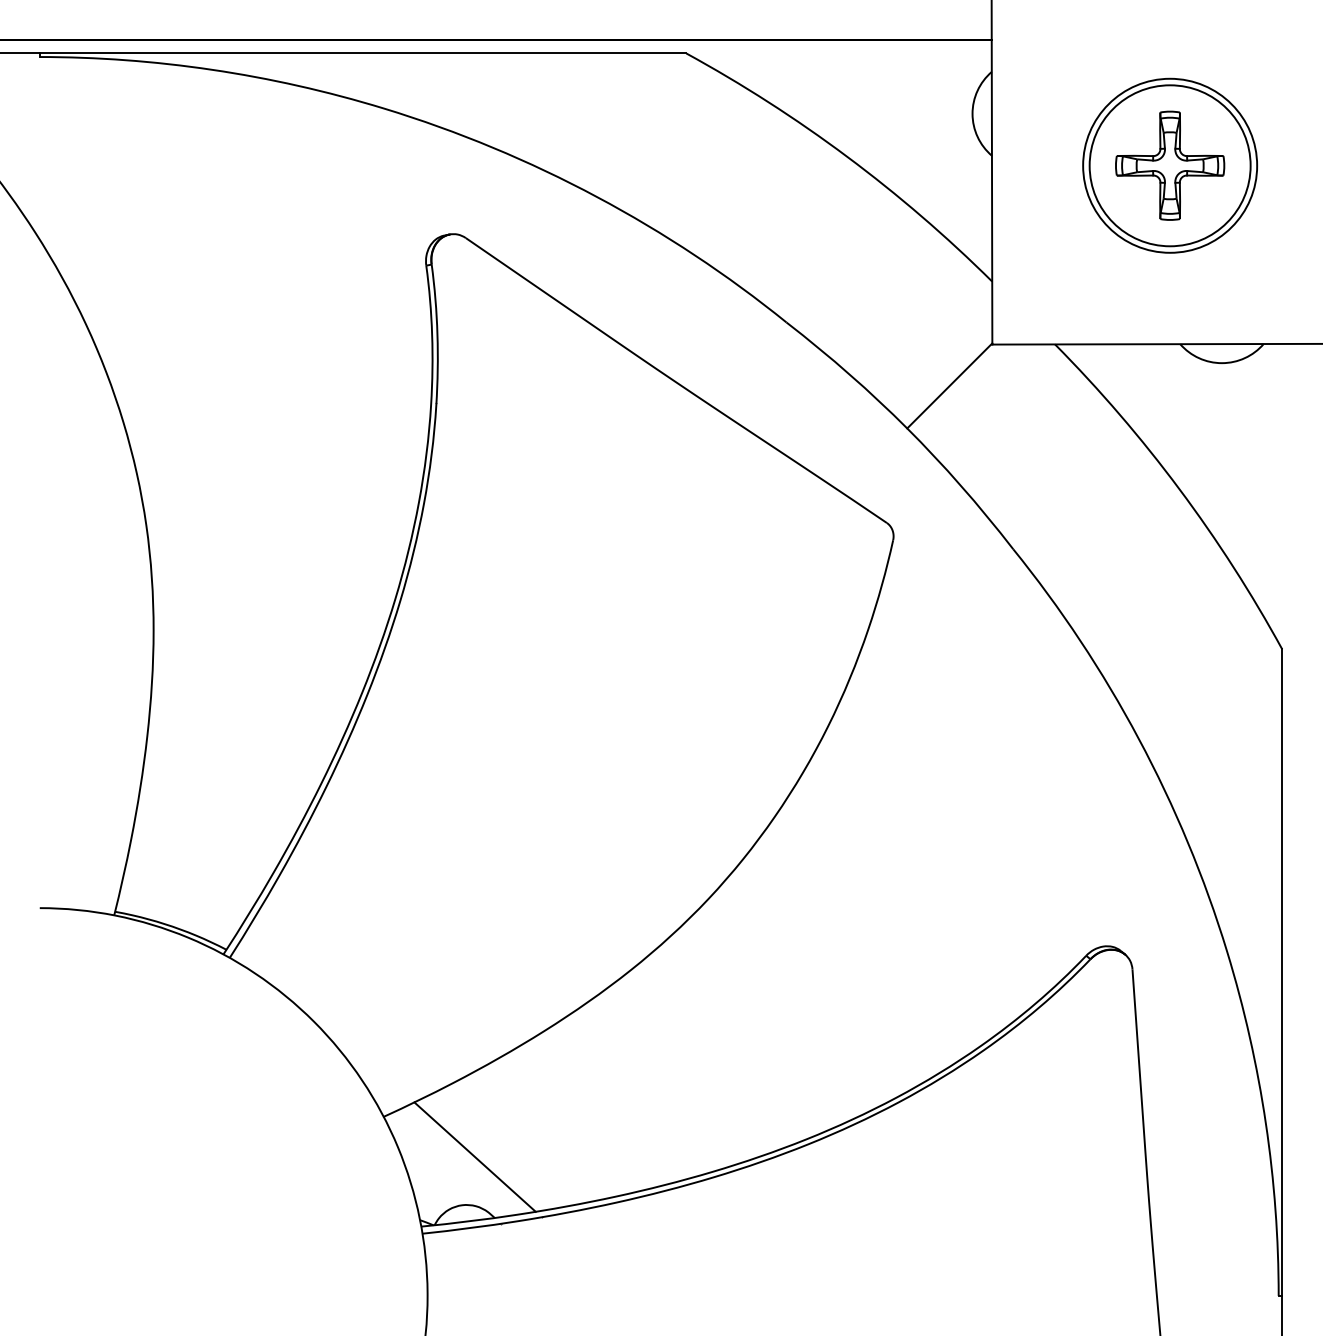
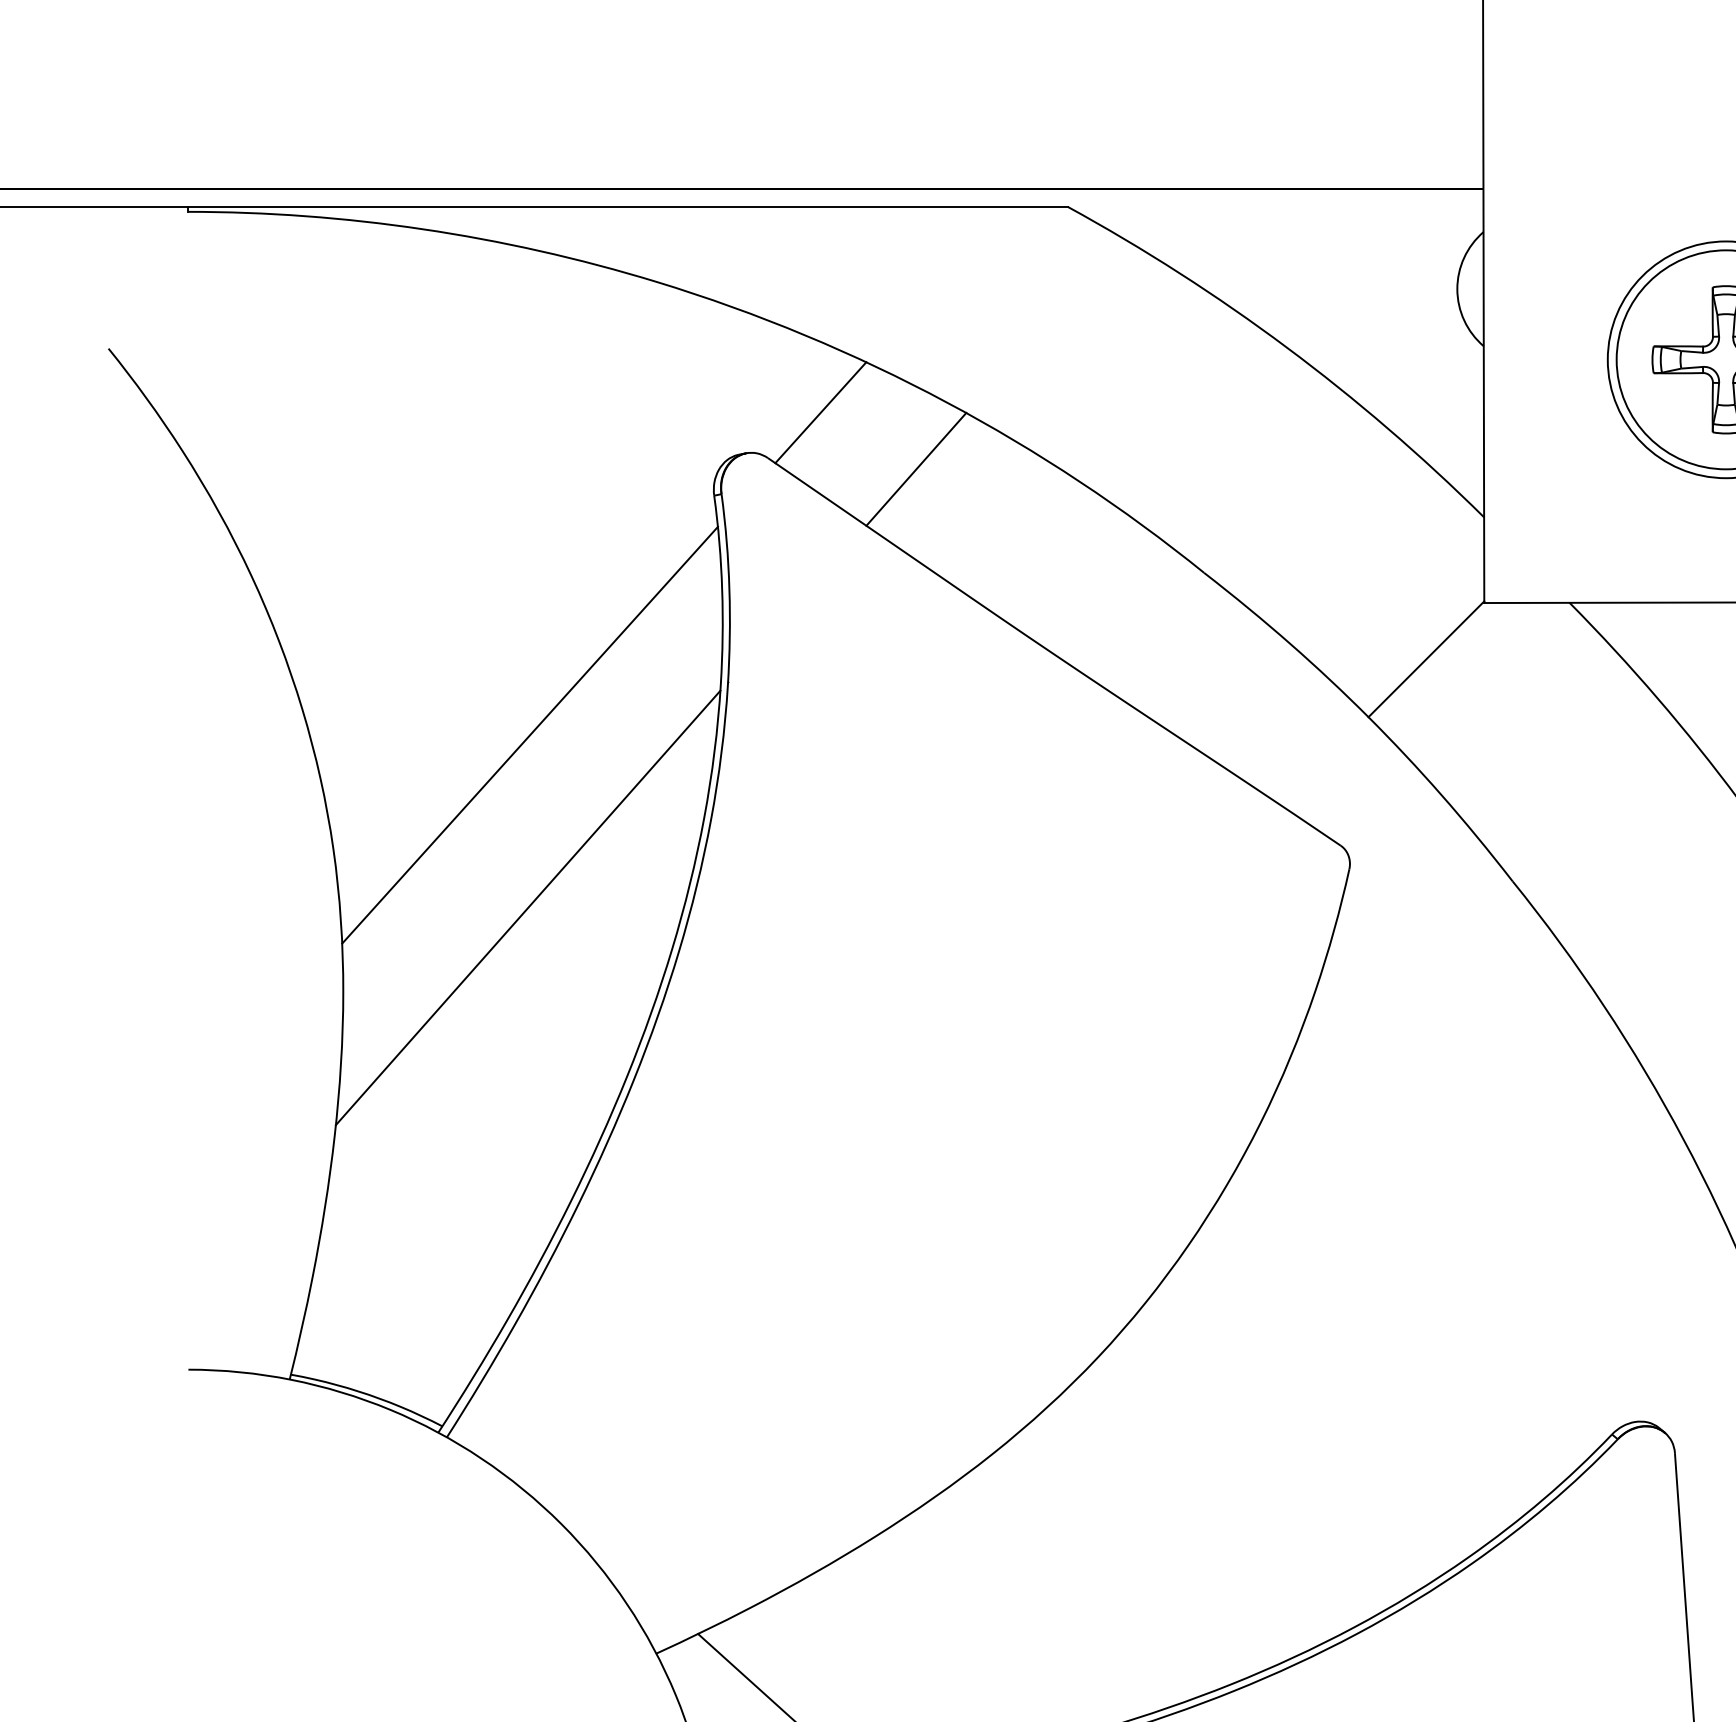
line: (504, 204) -> (820, 412), added
line: (574, 245) -> (915, 468), added
line: (290, 441) -> (529, 734), added
line: (289, 568) -> (528, 907), added

